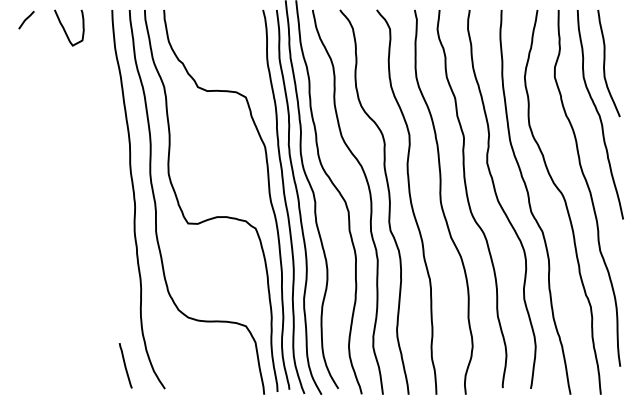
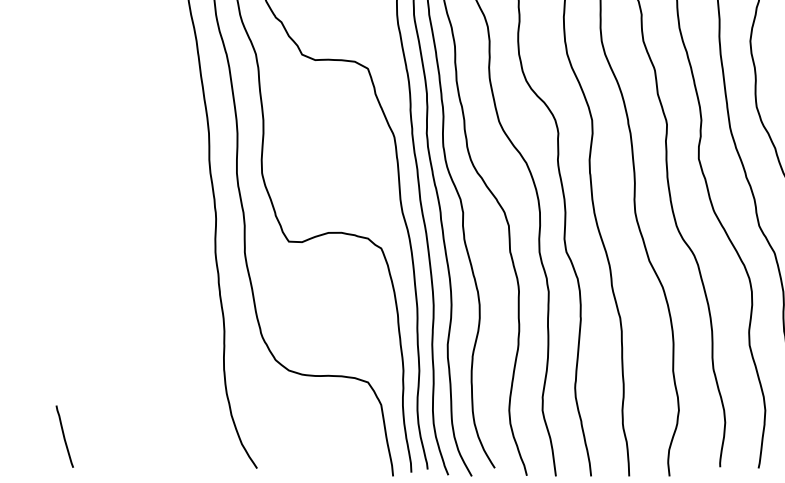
line: (125, 365) -> (64, 436), moved

